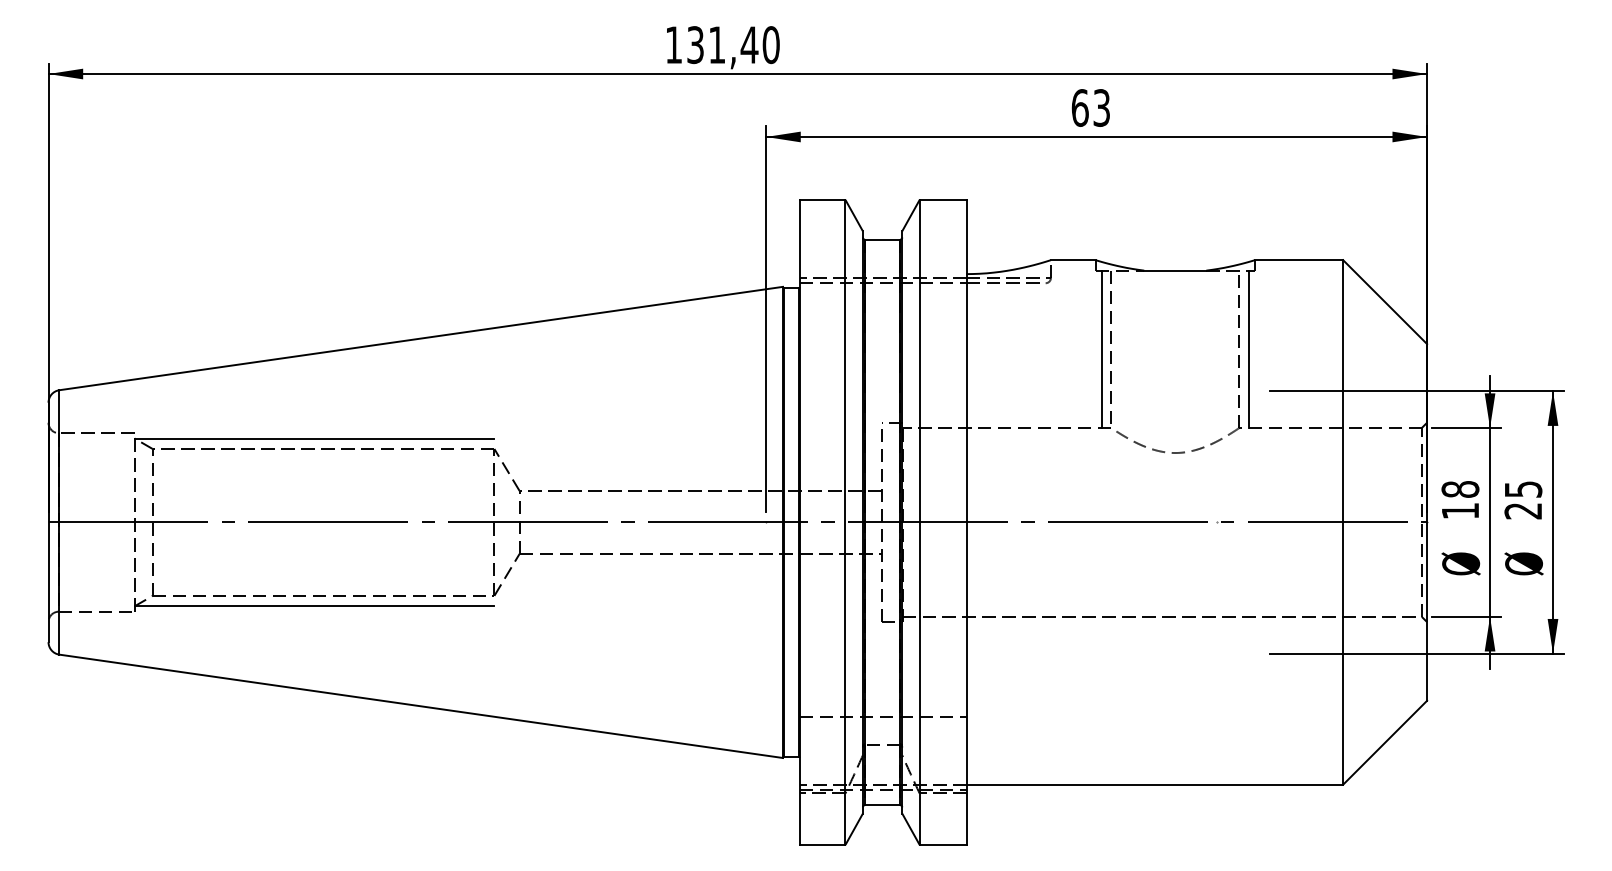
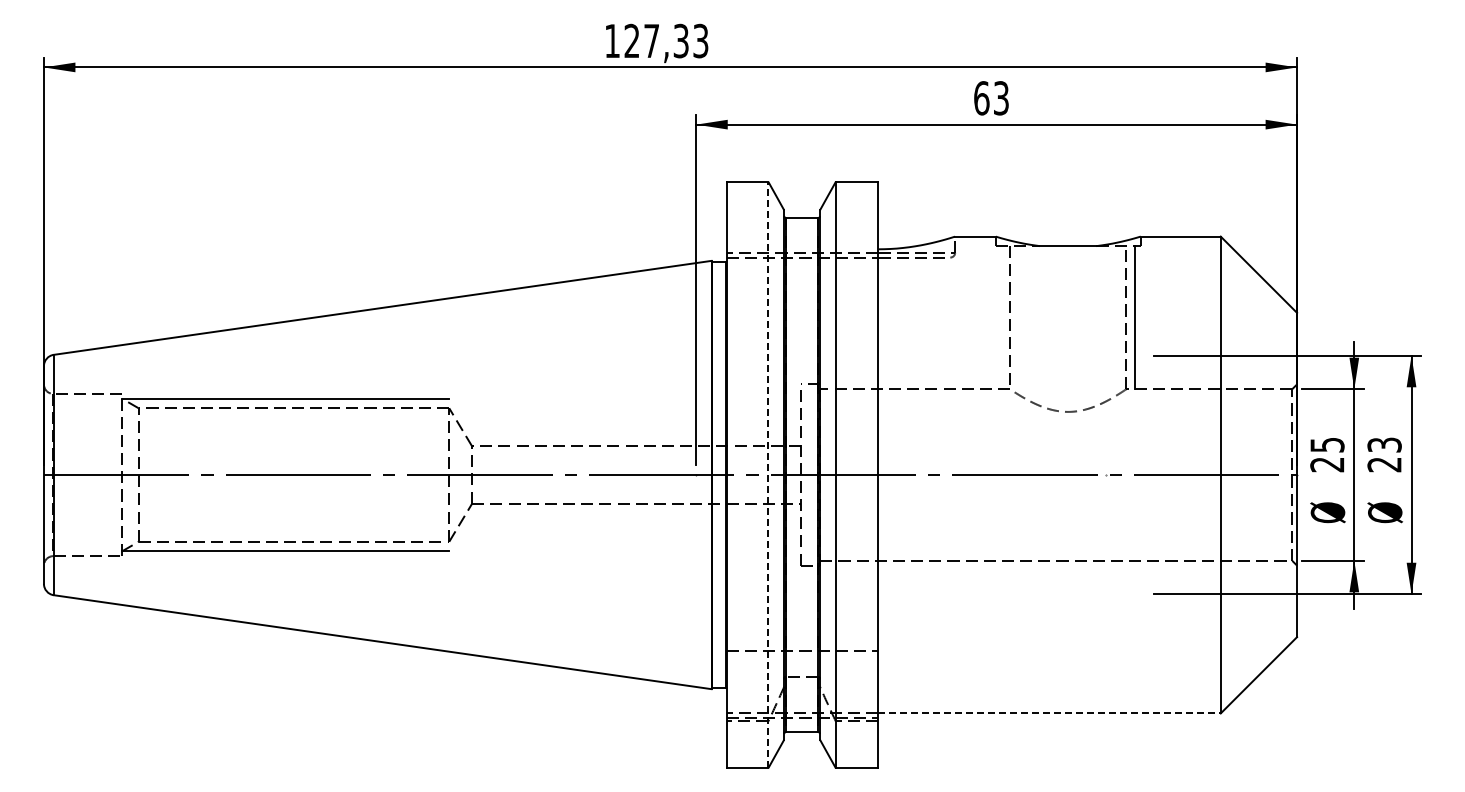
text: (733, 44) -> (666, 40), 131,40 -> 127,33
line: (1101, 349) -> (1001, 317), removed
text: (1523, 488) -> (1384, 444), 25 -> 23
text: (1460, 499) -> (1327, 454), 18 -> 25
line: (845, 521) -> (768, 474), solid -> dashed
line: (1155, 784) -> (1050, 713), solid -> dashed

